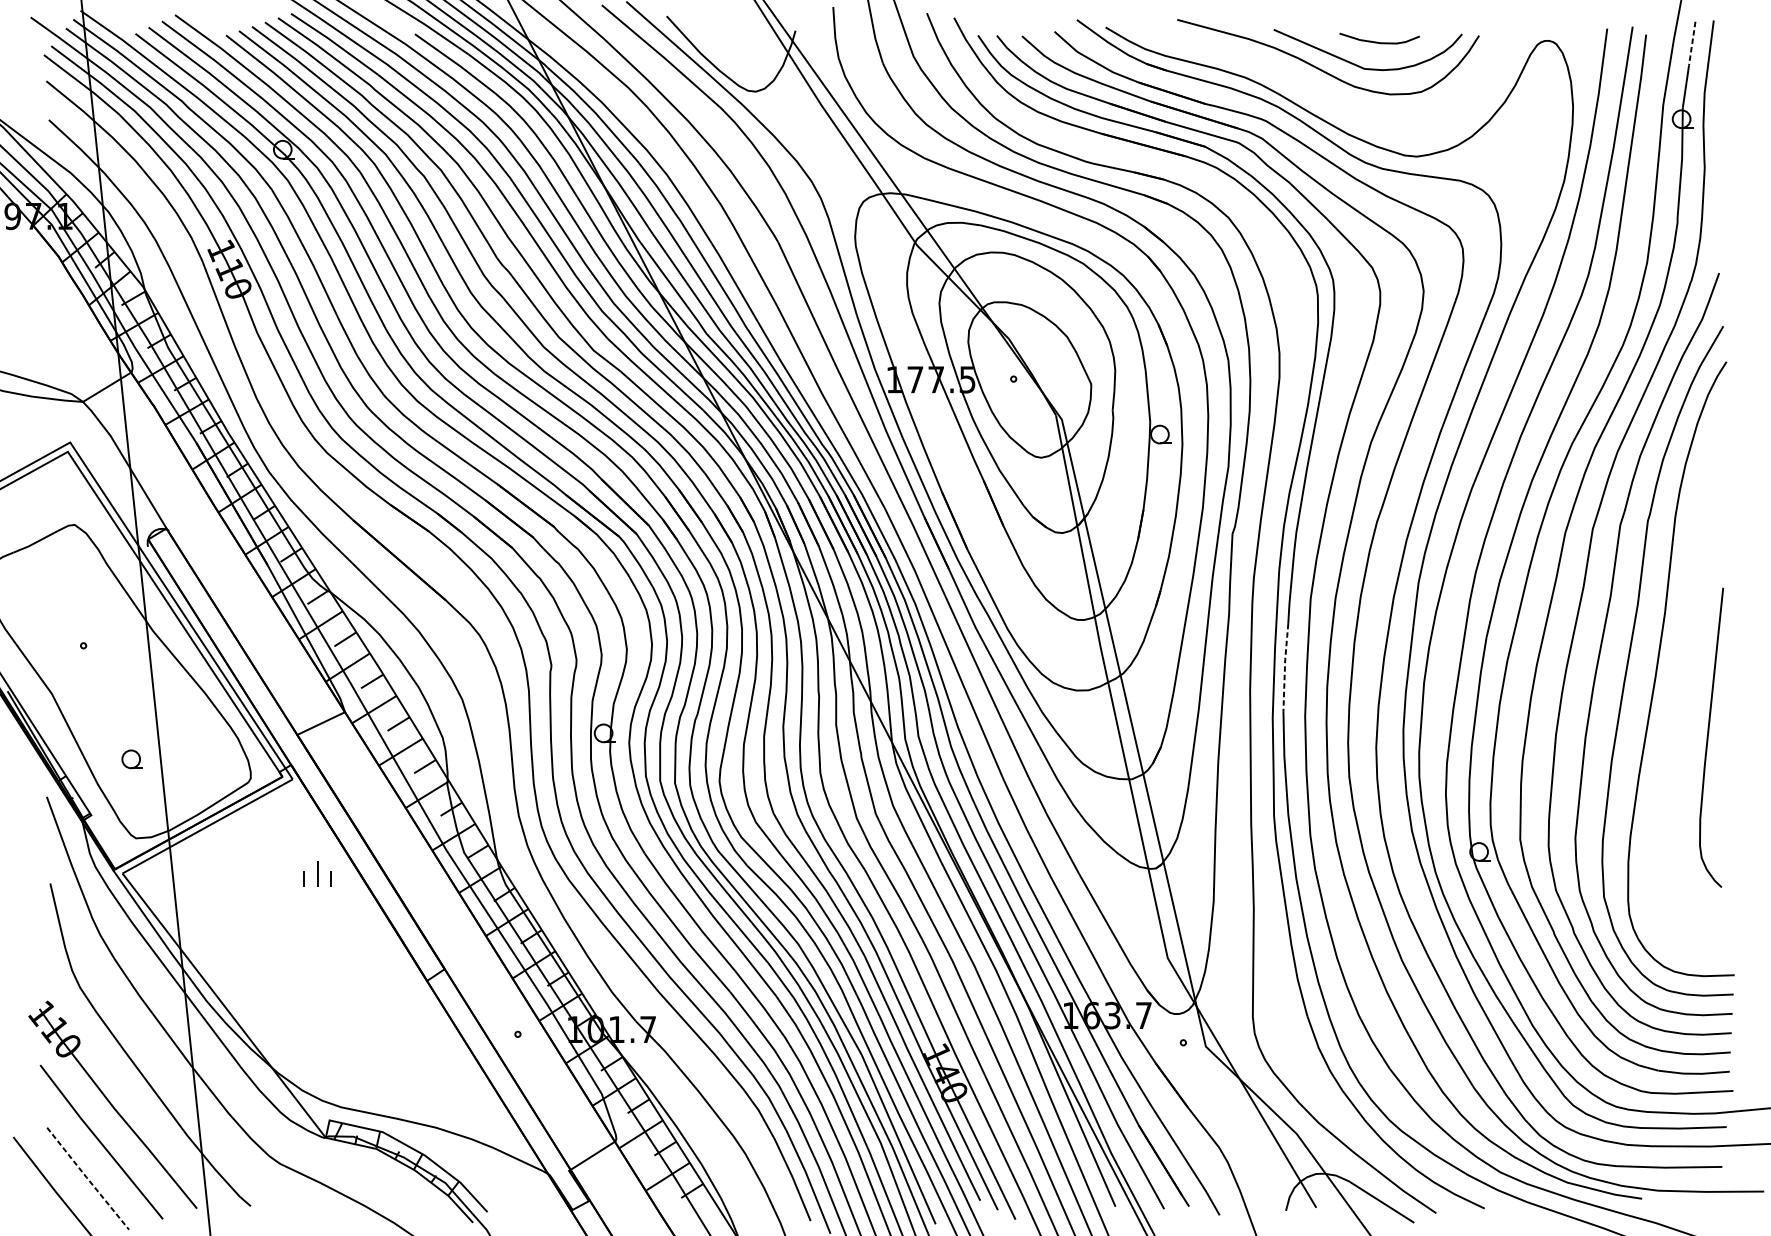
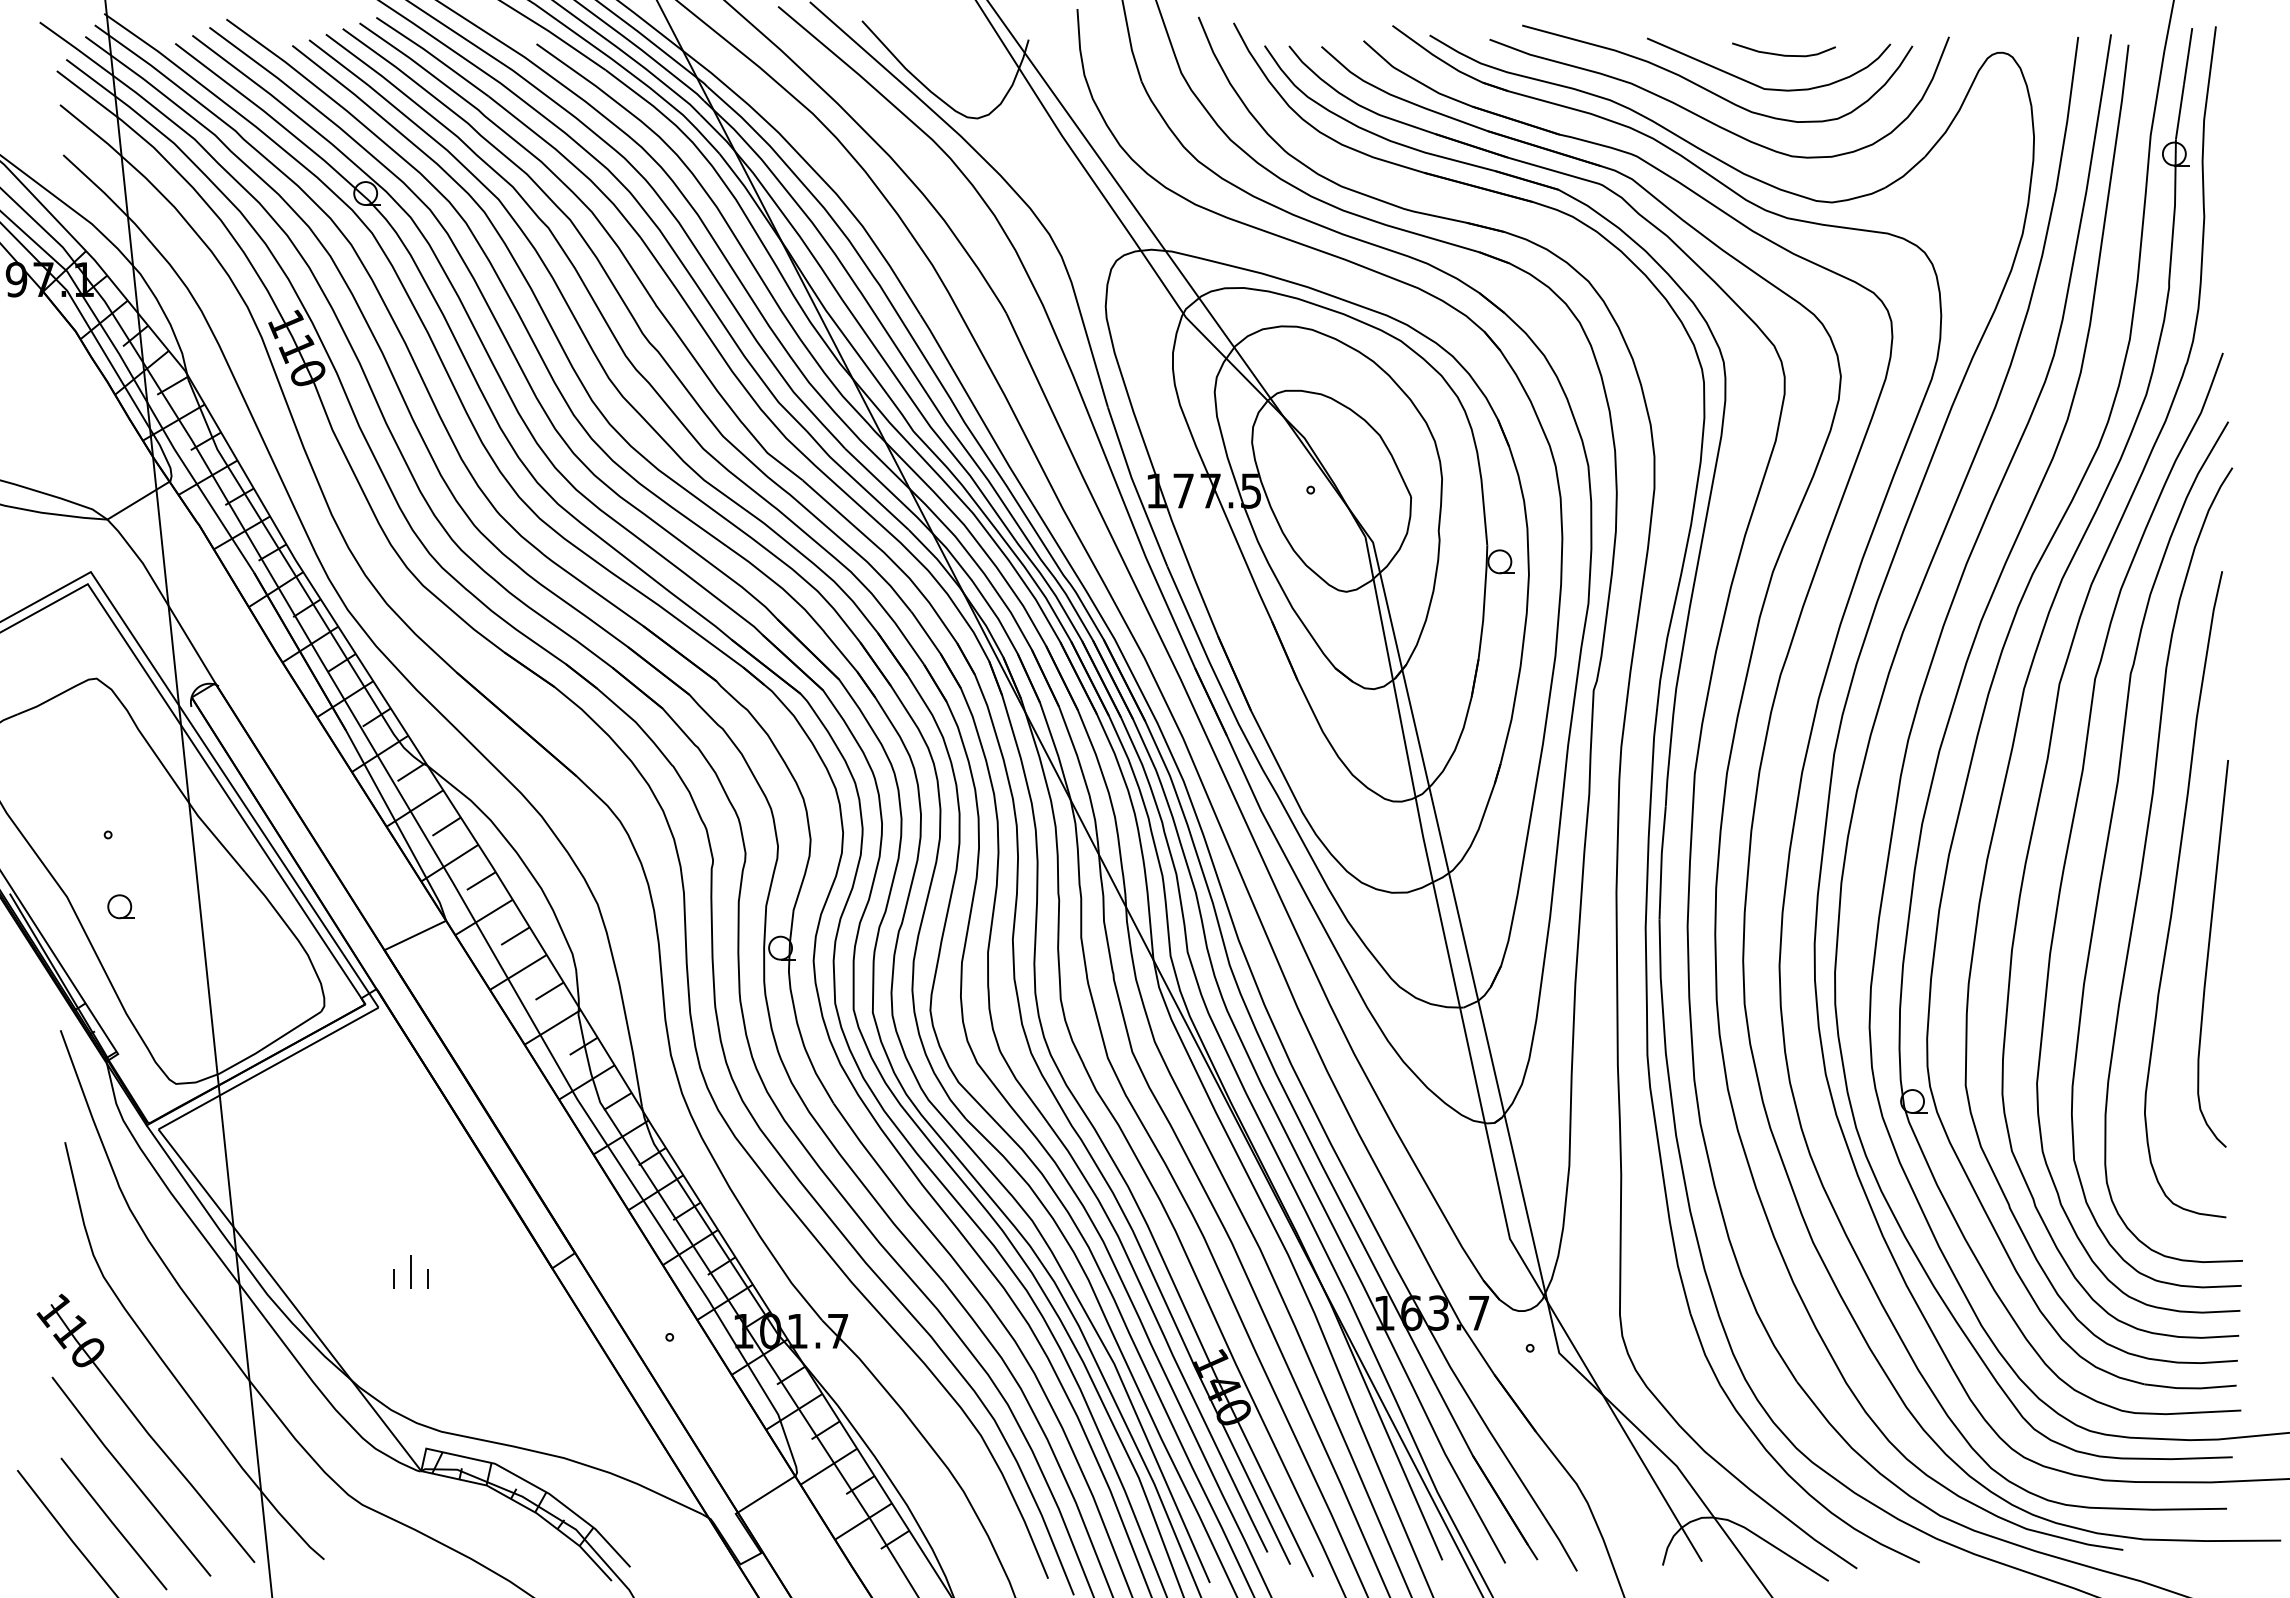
line: (1692, 43) -> (2188, 56), dashed -> solid
curve: (1318, 90) -> (1704, 117), added
line: (1284, 667) -> (1661, 862), dashed -> solid
curve: (1682, 691) -> (2175, 893), added
part: (131, 759) -> (120, 906), moved
part: (317, 873) -> (410, 1271), moved
line: (87, 1179) -> (113, 1524), dashed -> solid

